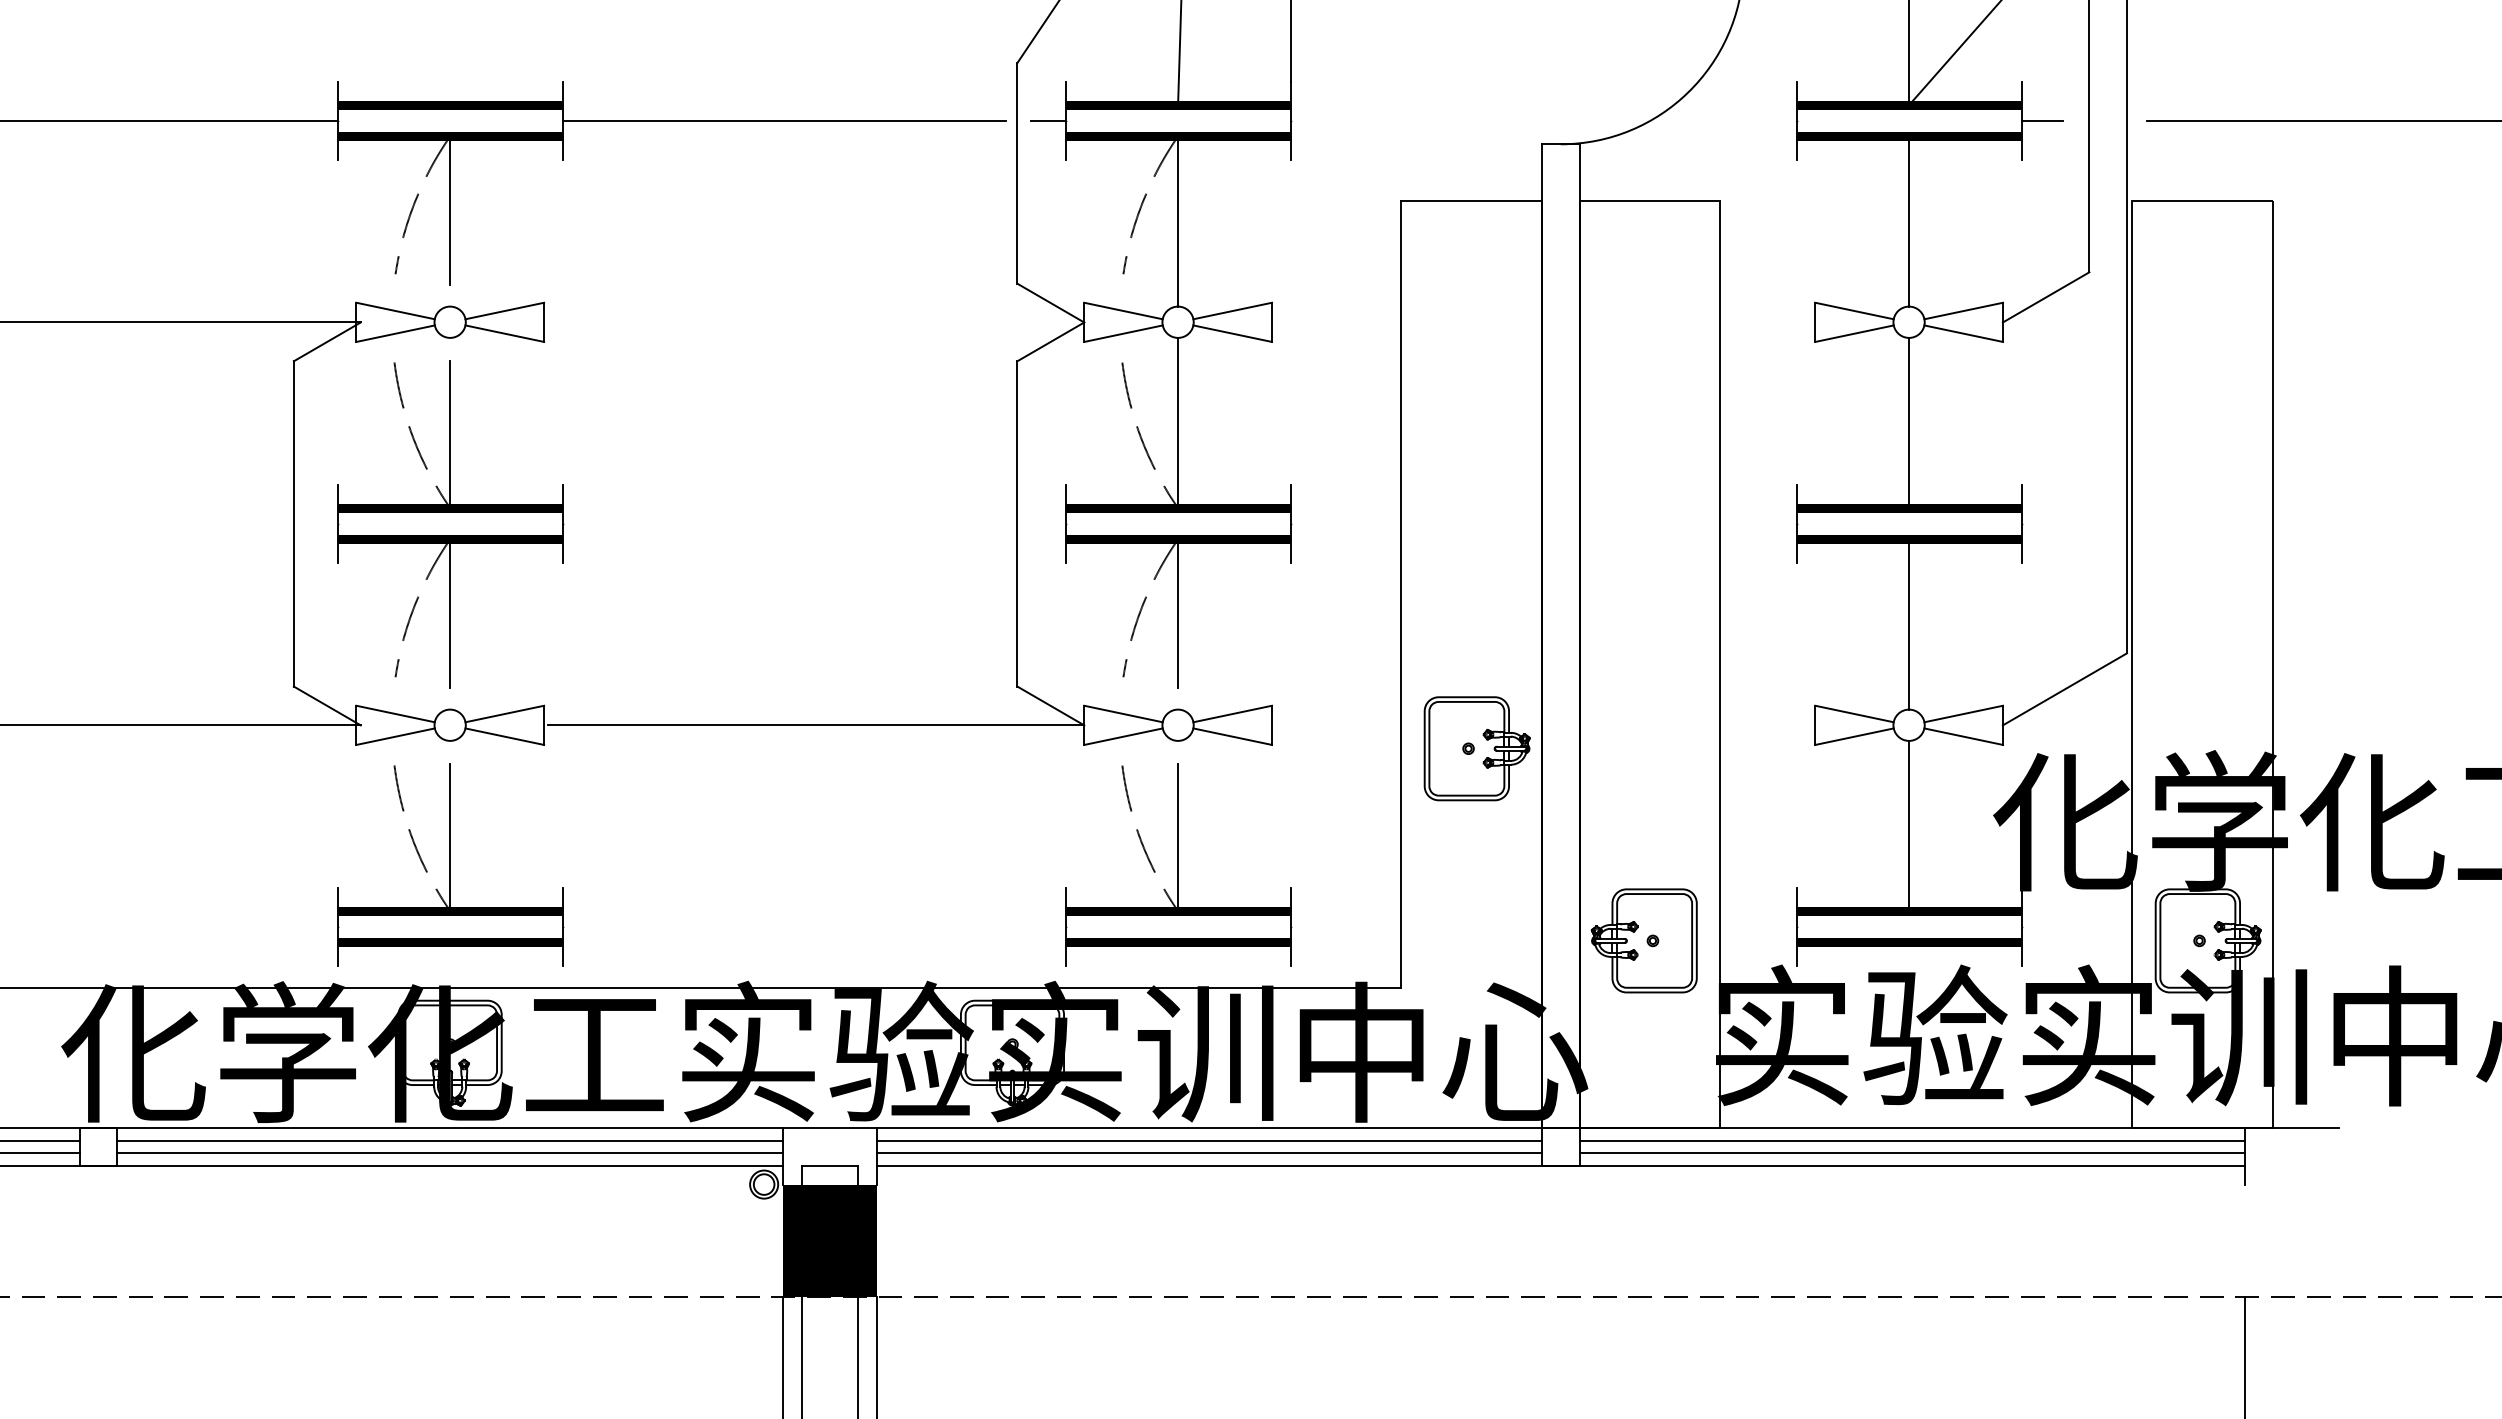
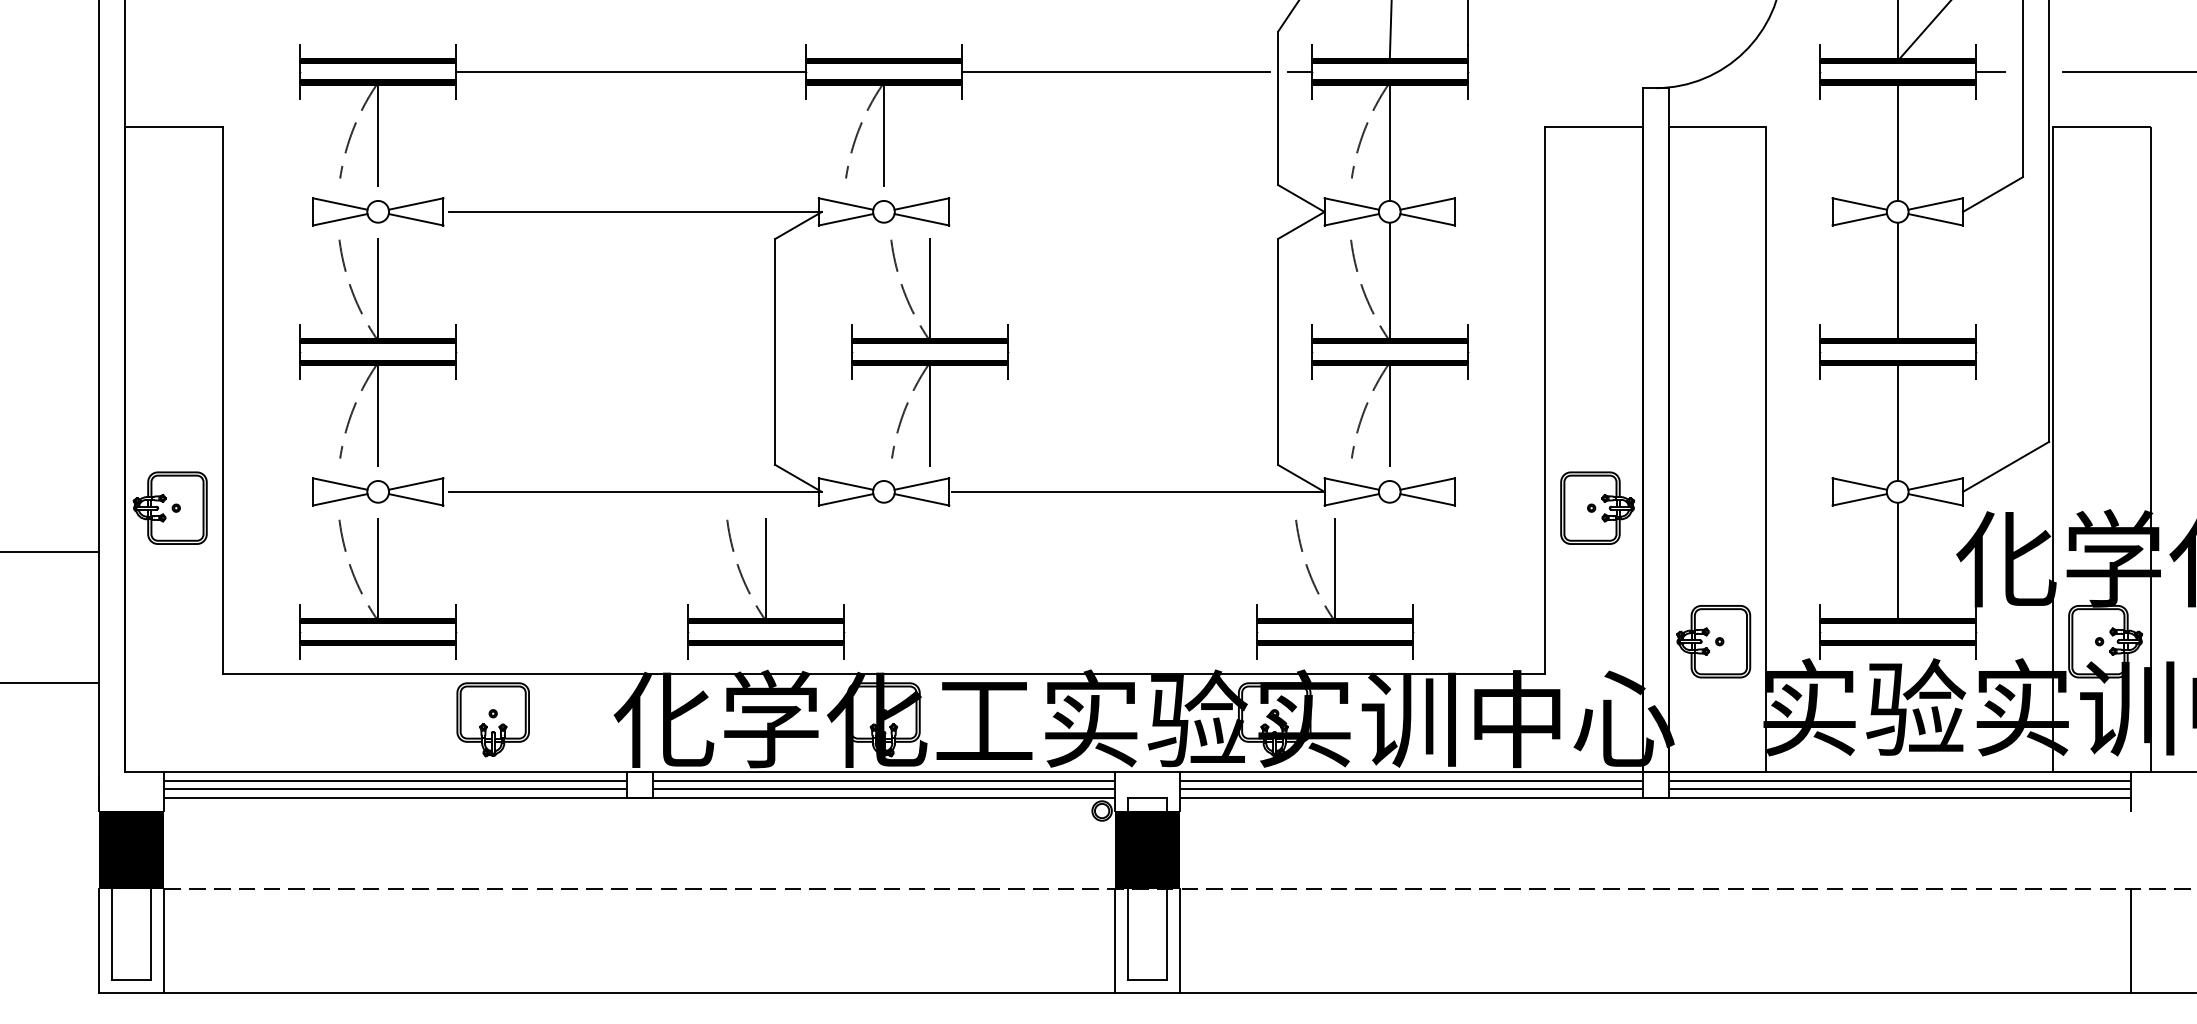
part: (450, 524) -> (930, 352), moved
part: (450, 864) -> (766, 588), moved
part: (1179, 864) -> (1335, 588), moved

